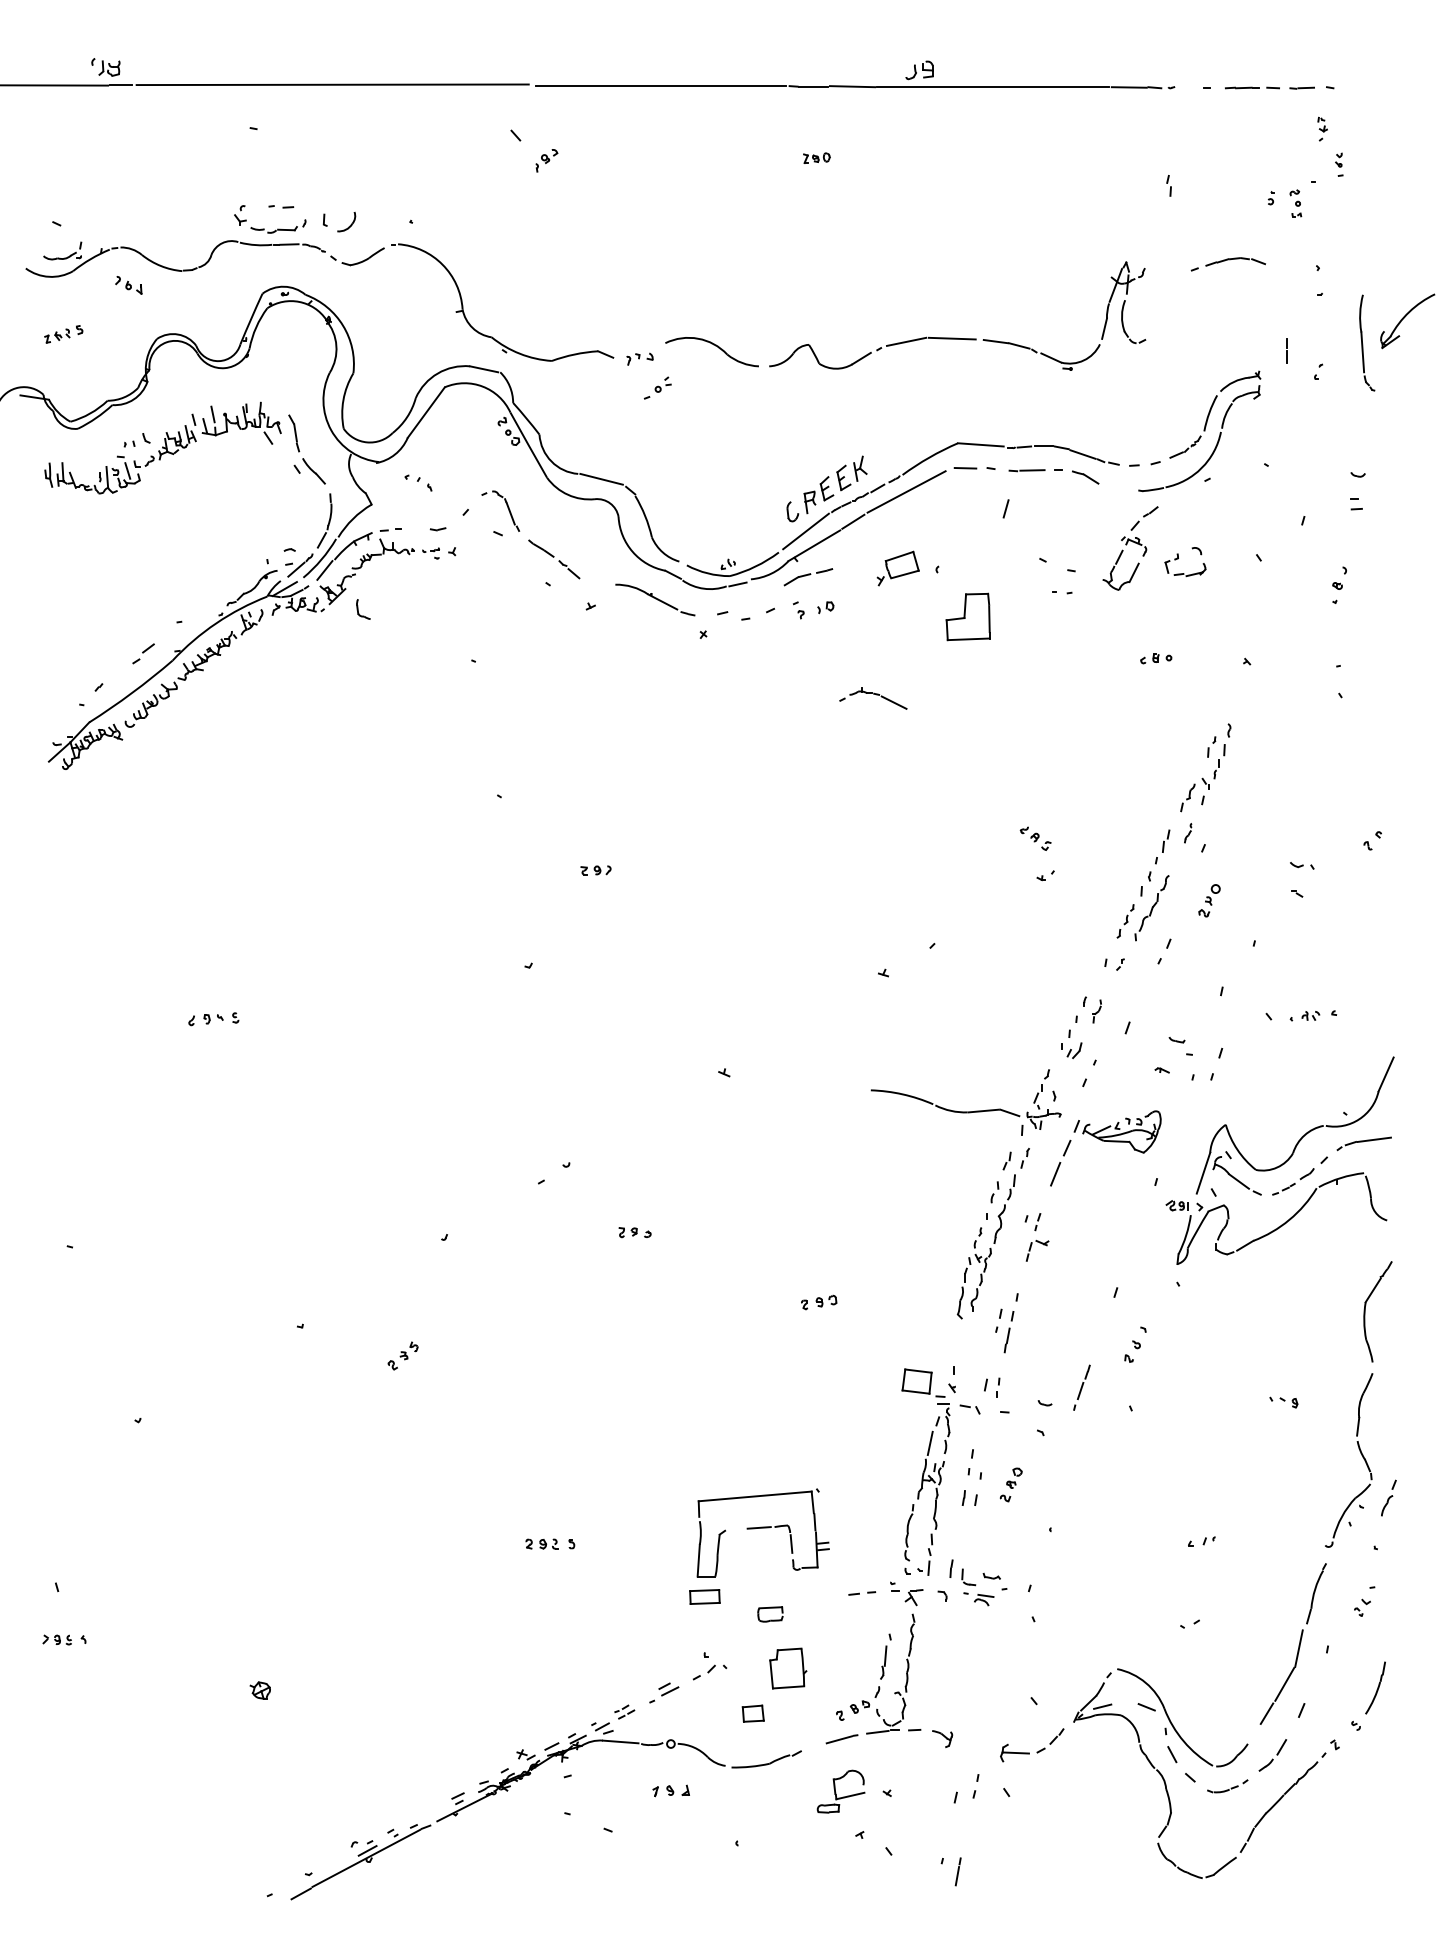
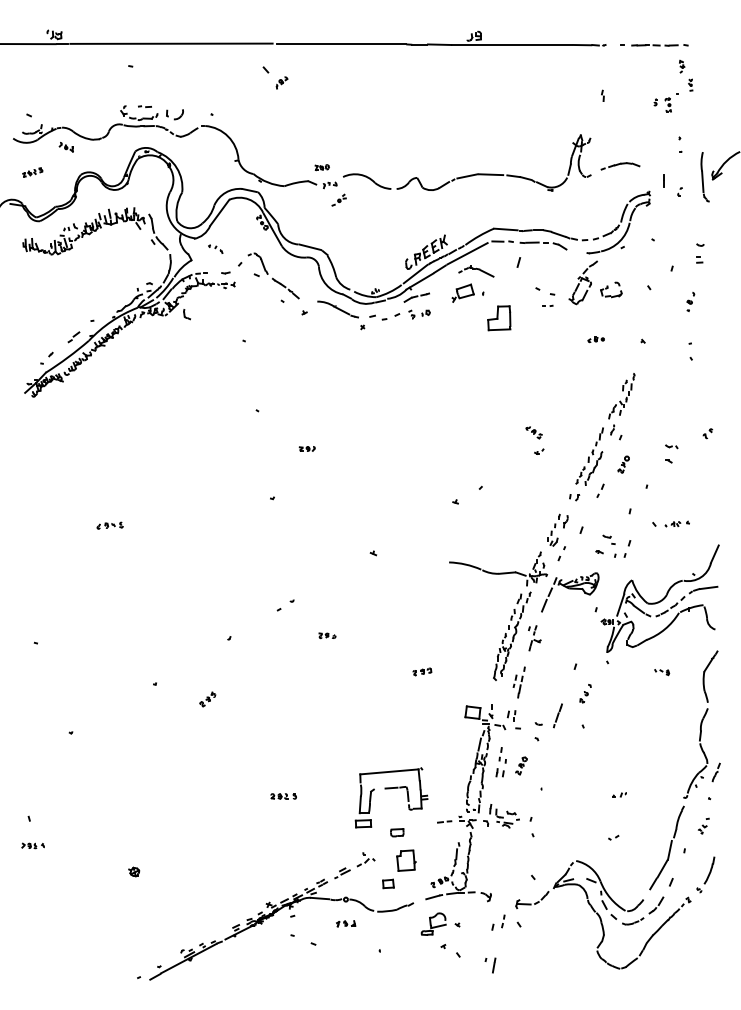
part: (815, 157) -> (321, 167), moved
part: (1228, 264) -> (620, 166), moved
part: (873, 698) -> (476, 271), moved
part: (1284, 1402) -> (662, 672), moved

